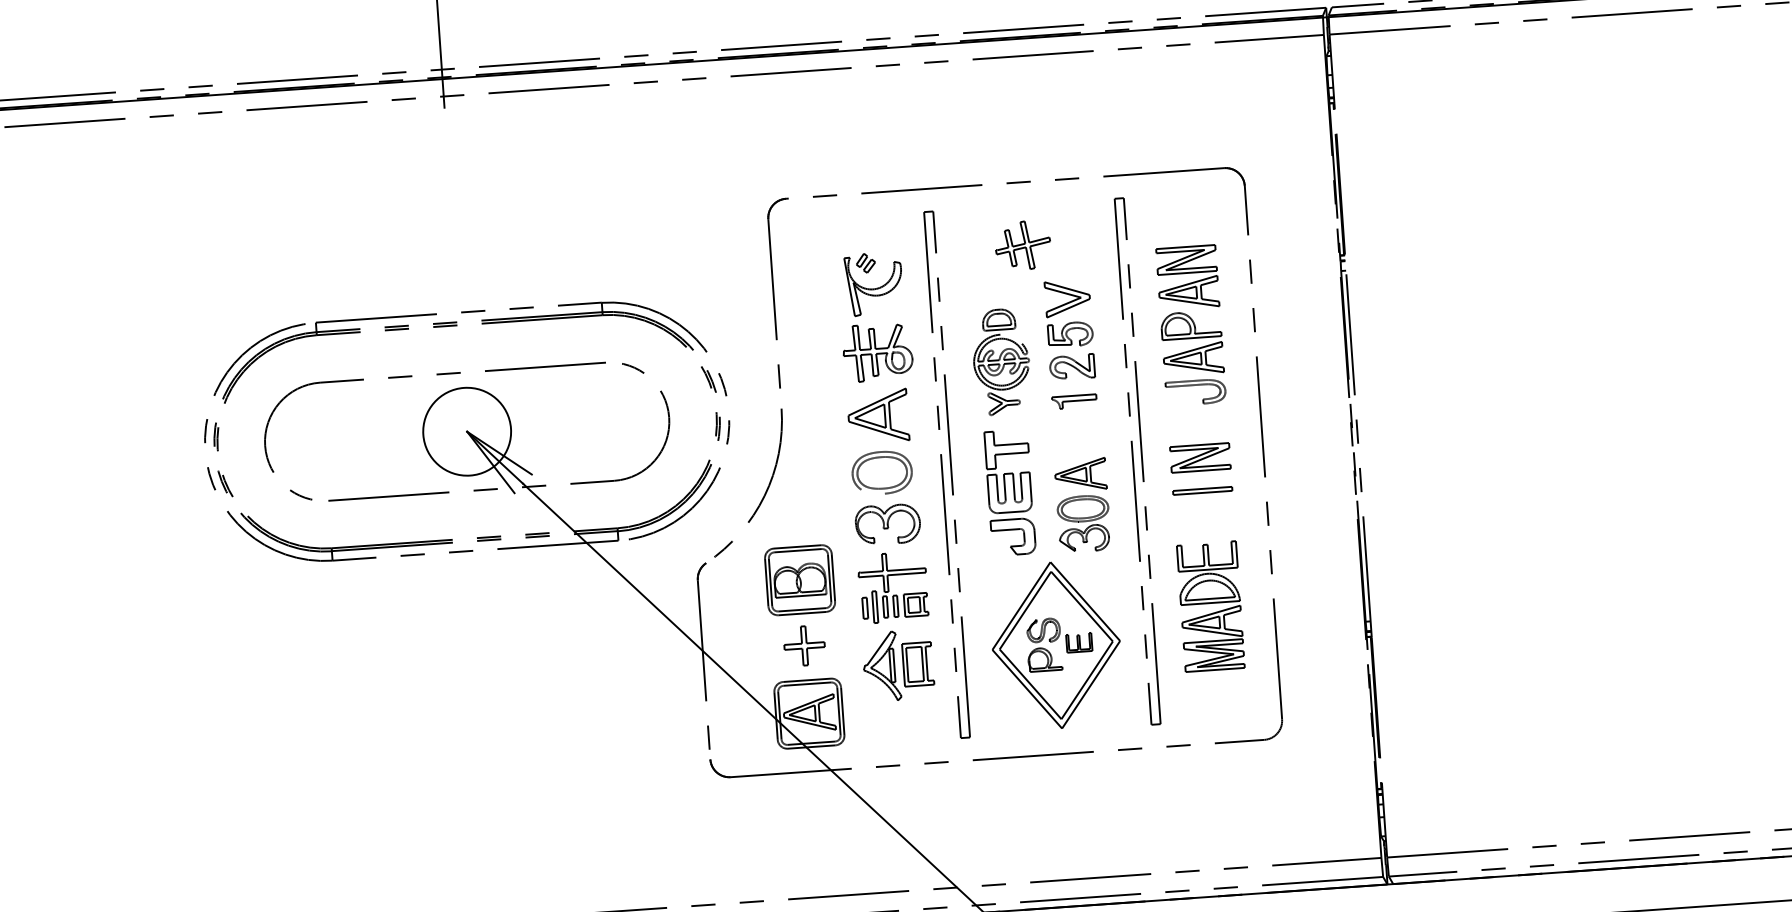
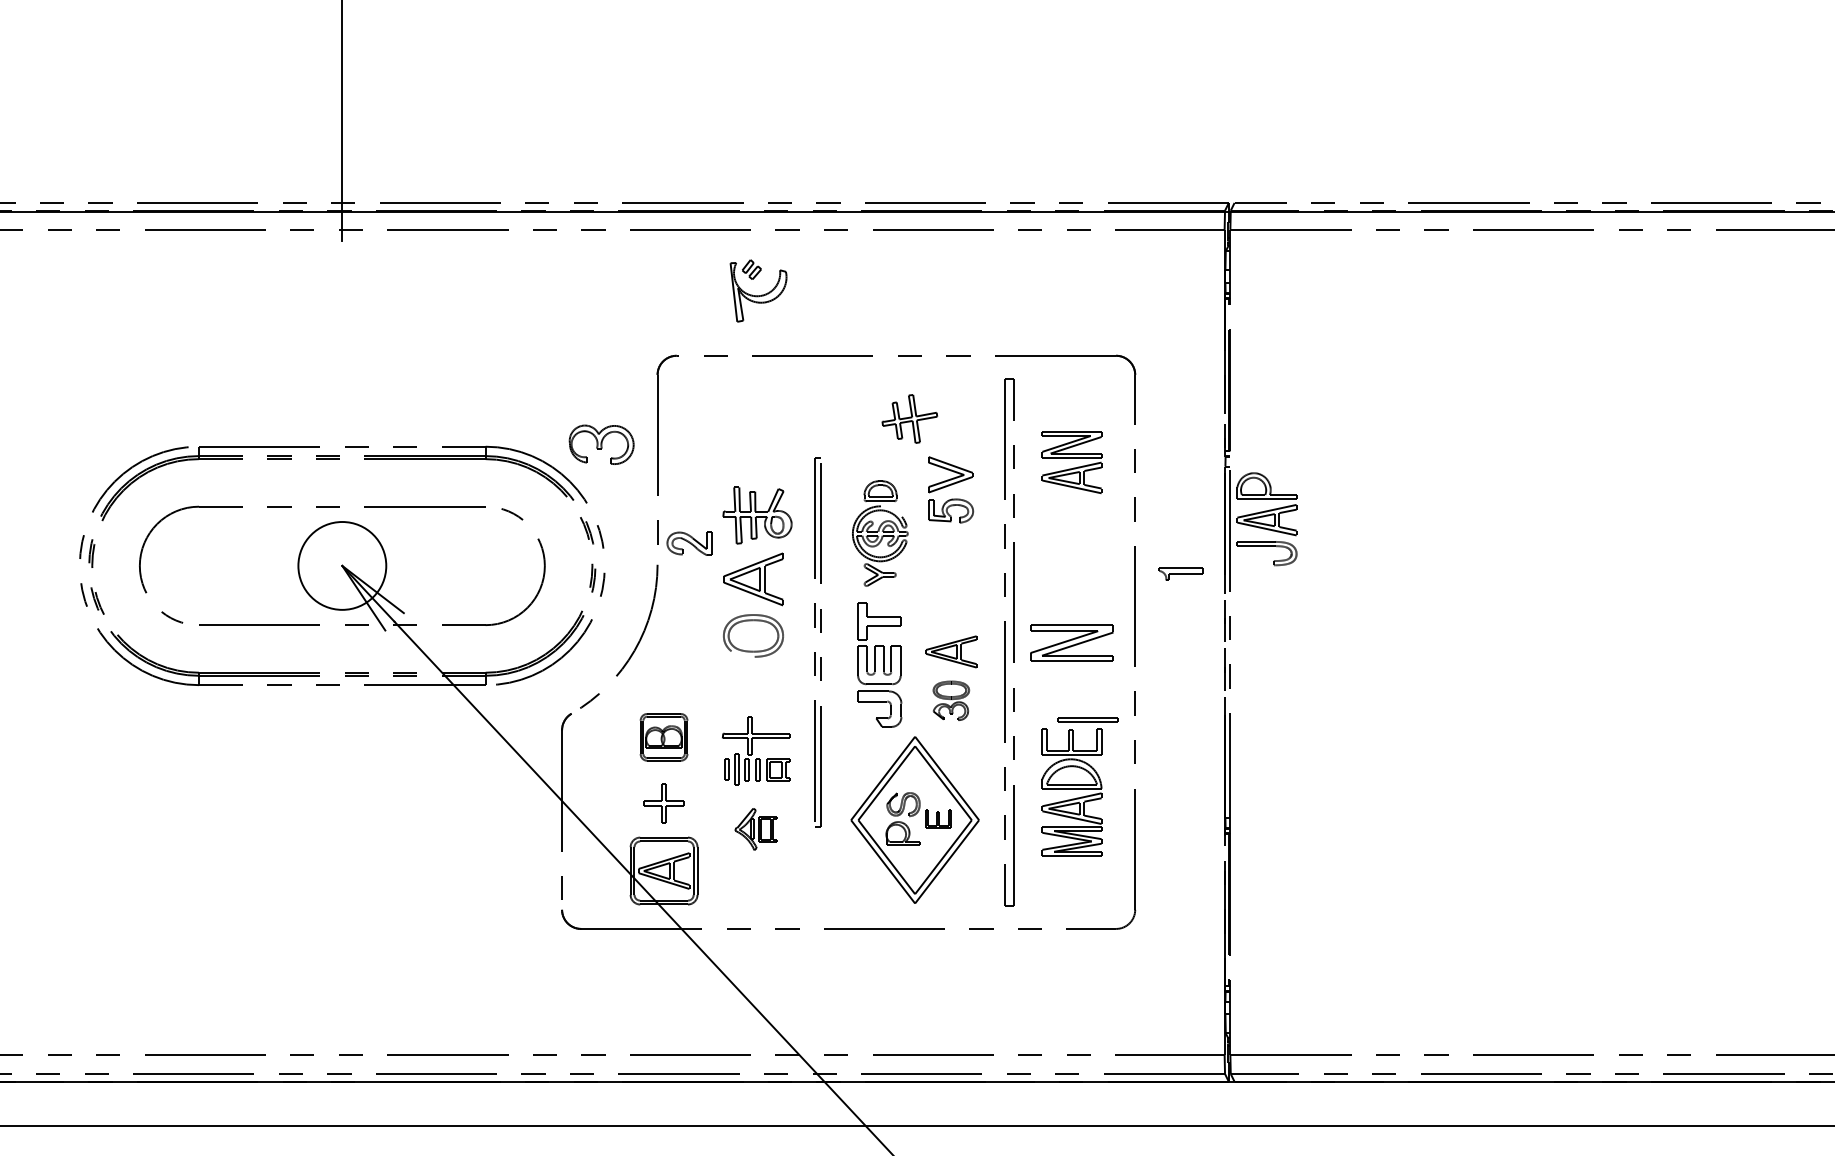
part: (873, 283) -> (758, 290), moved
part: (1192, 358) -> (1266, 519), moved
part: (1072, 366) -> (689, 543), moved
part: (1073, 400) -> (1180, 573), moved
part: (1199, 457) -> (1071, 642), size x1.4
part: (947, 474) -> (818, 642), size x0.7
part: (1202, 490) -> (1087, 719), moved
part: (1084, 523) -> (951, 700), size x0.7
part: (887, 524) -> (601, 444), moved
part: (799, 580) -> (663, 737), size x0.7
part: (897, 665) -> (755, 829), size x0.6

